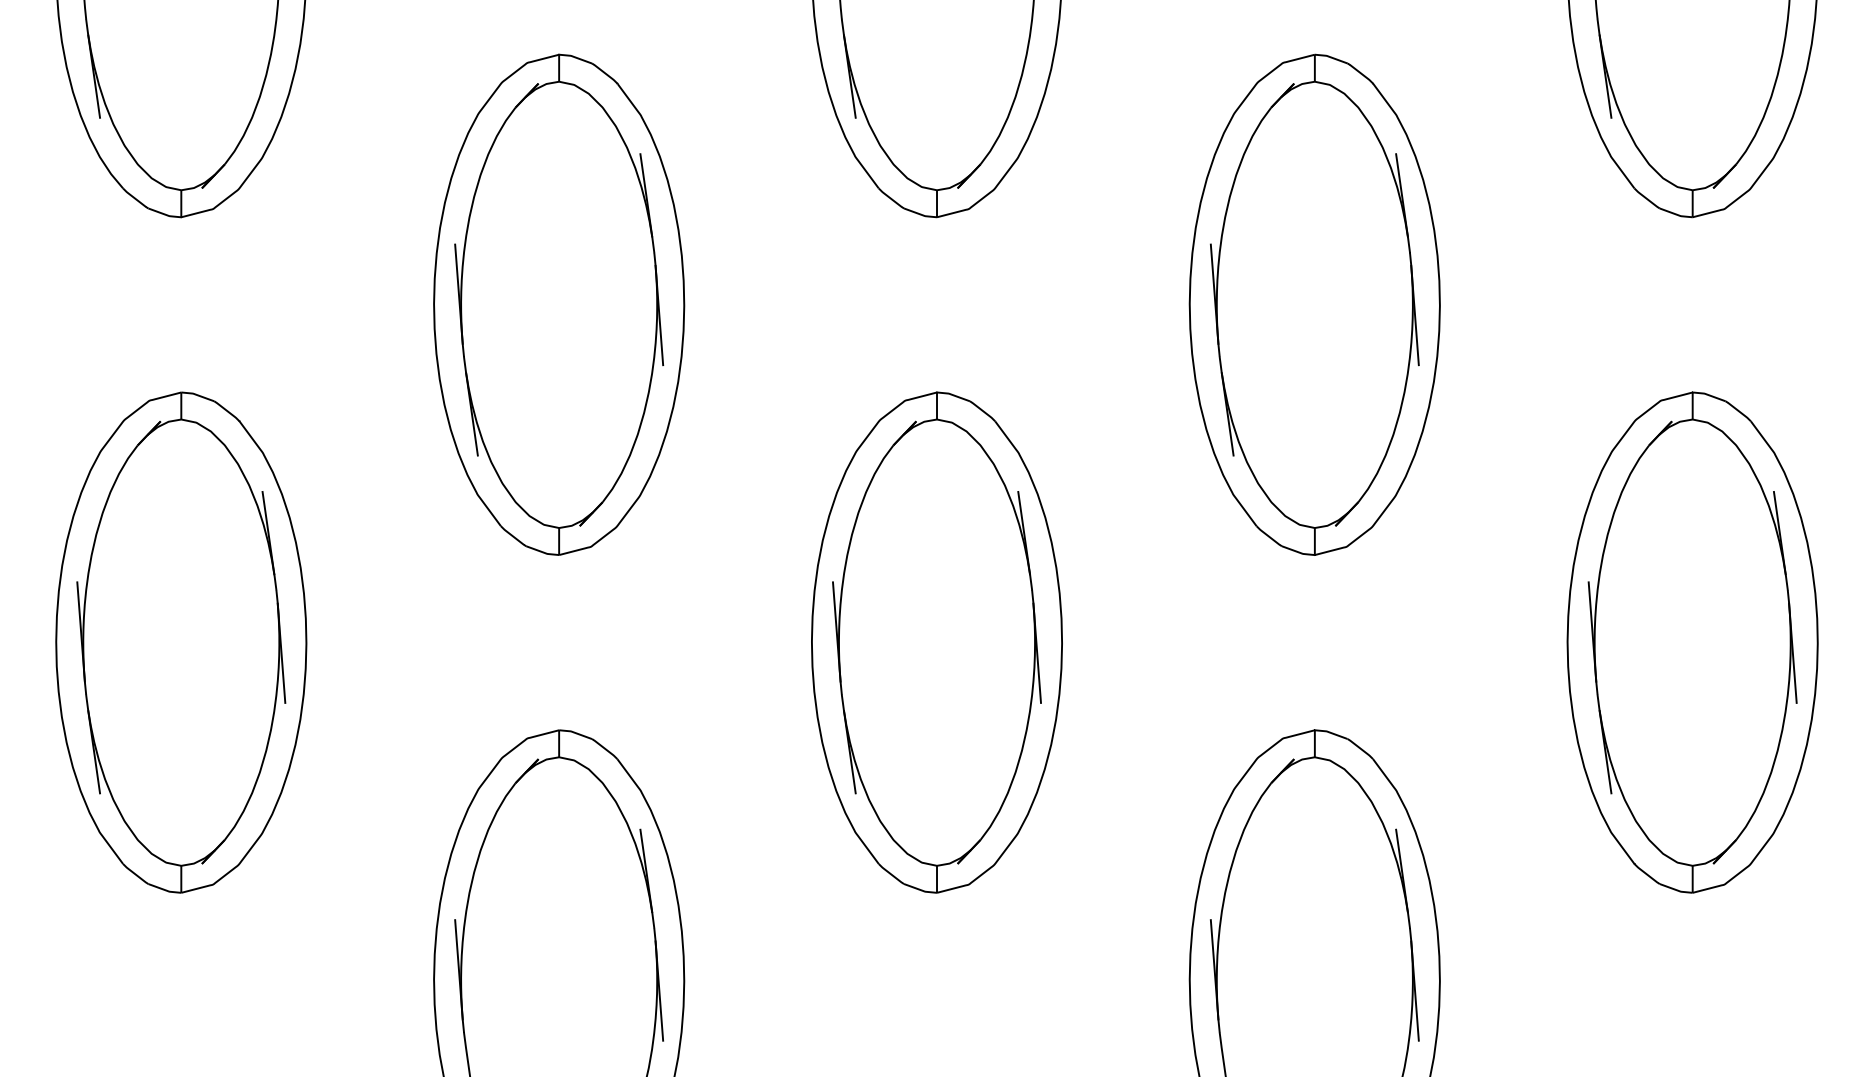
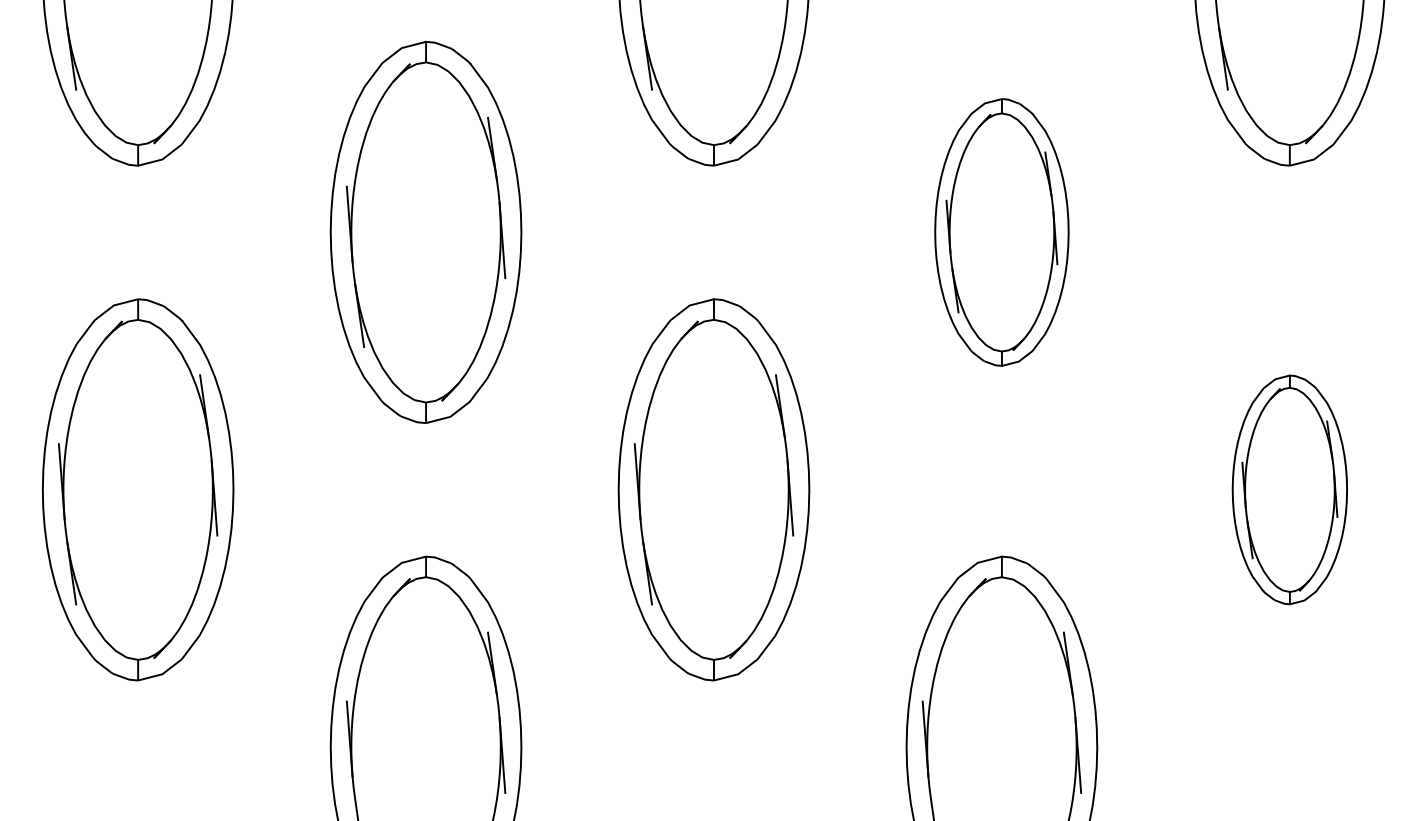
part: (1314, 304) -> (1001, 232), size x0.7
part: (1692, 642) -> (1289, 489), size x0.6

